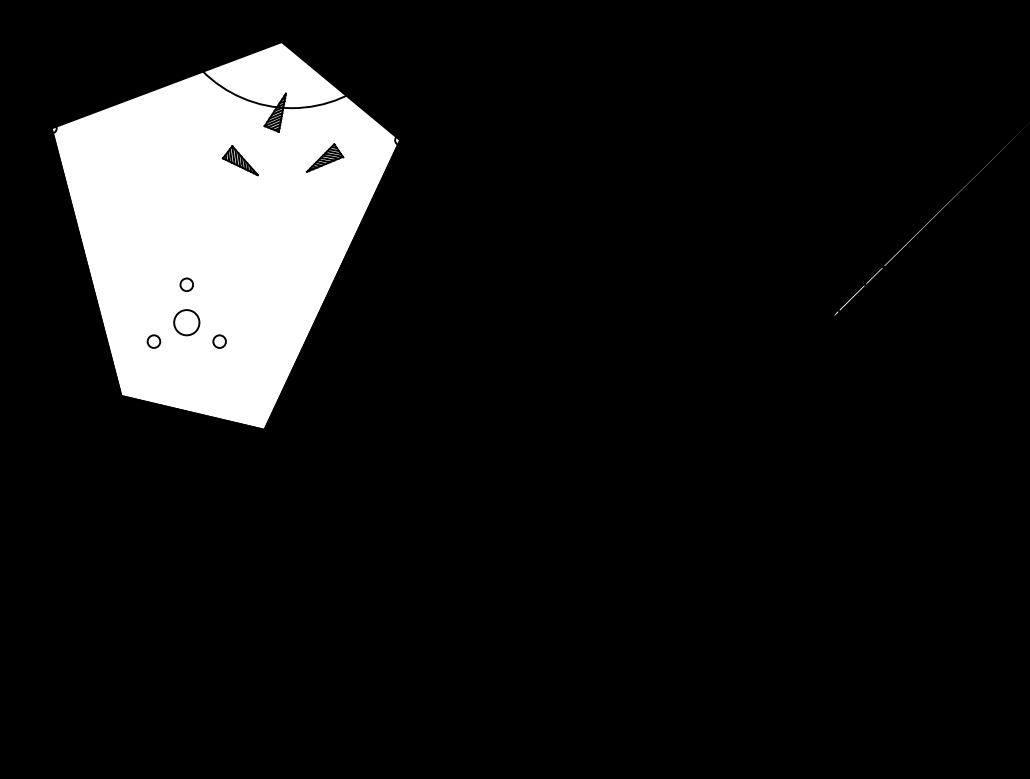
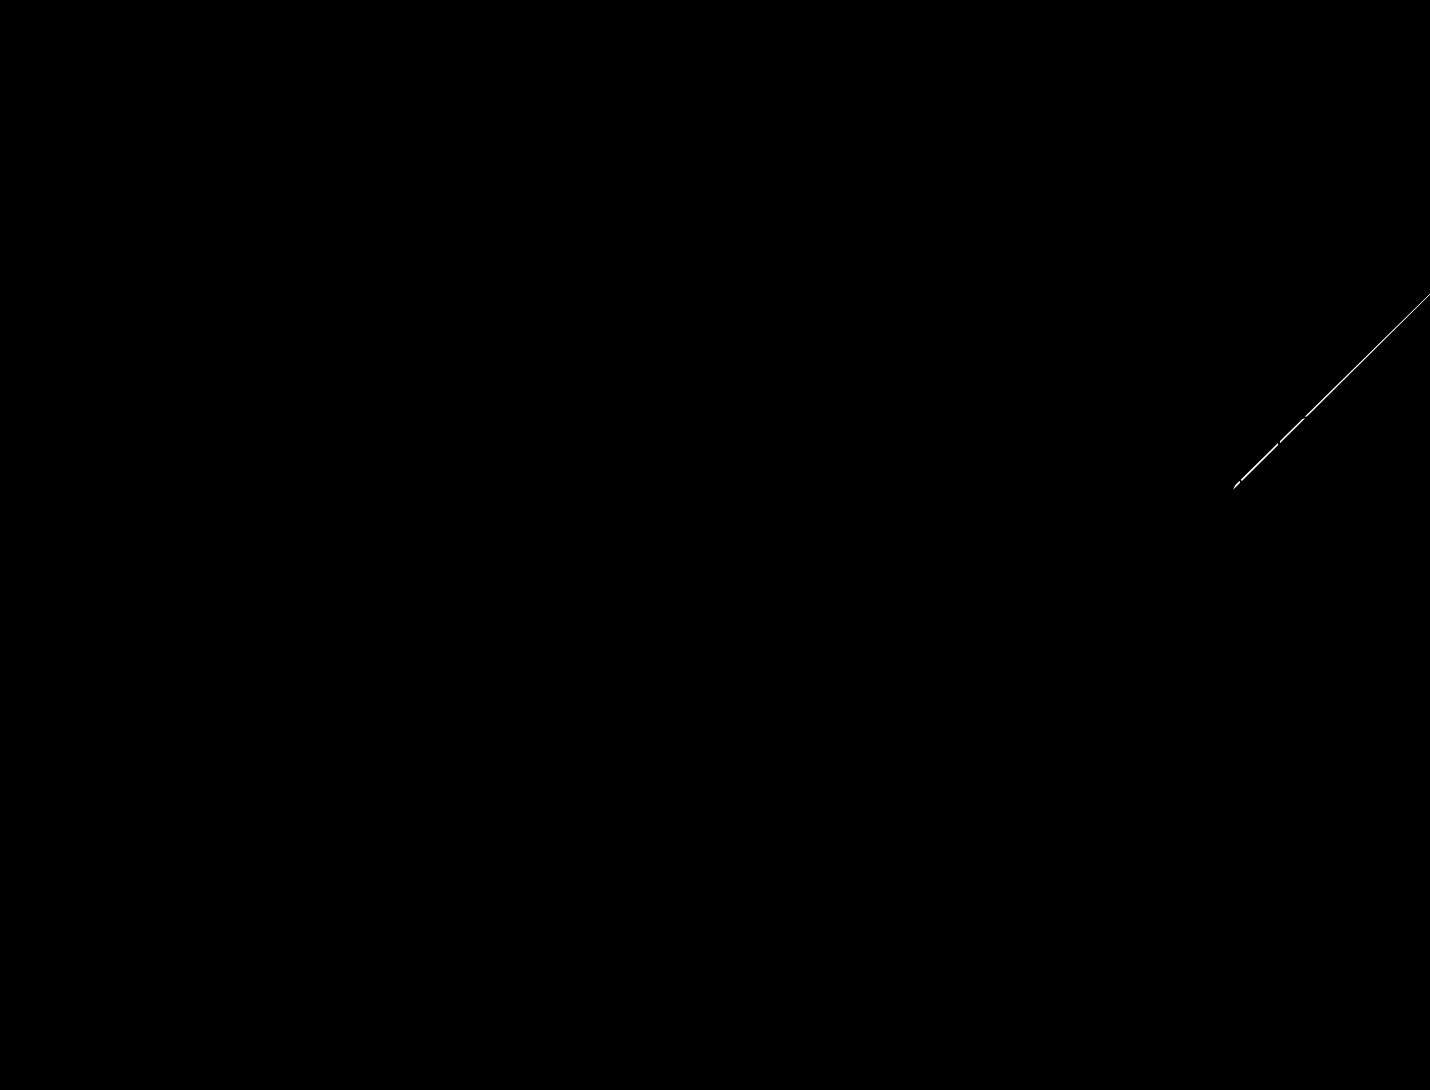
fill: (225, 235) -> (353, 372), added

